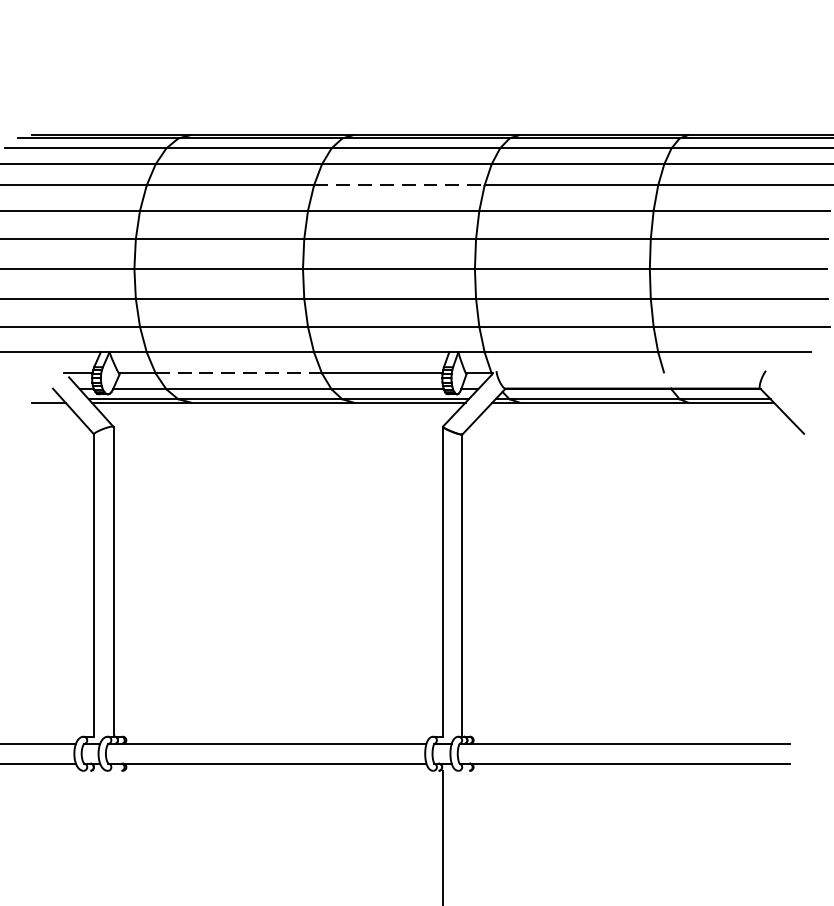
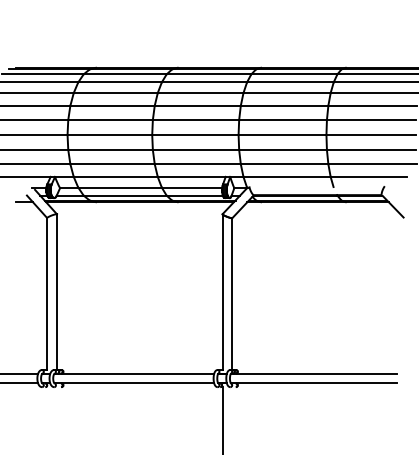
line: (399, 186) -> (200, 93), dashed -> solid
line: (239, 373) -> (120, 187), dashed -> solid

